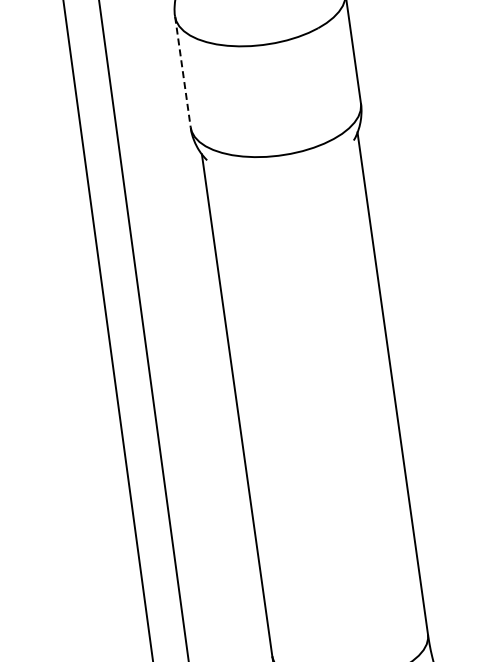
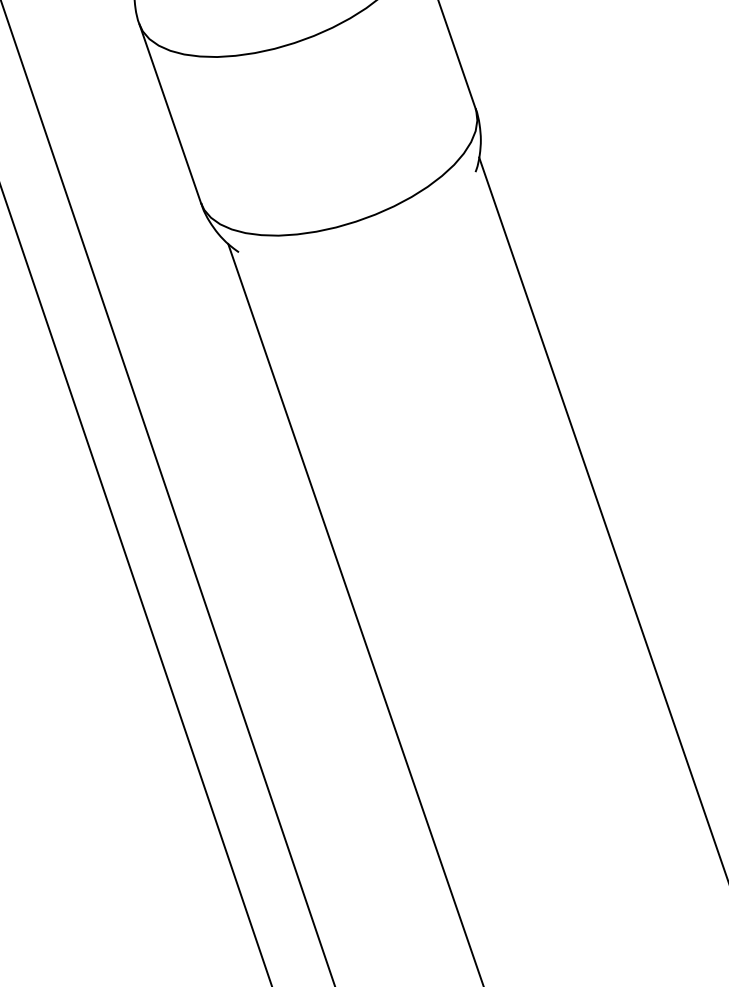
line: (182, 72) -> (169, 114), dashed -> solid

